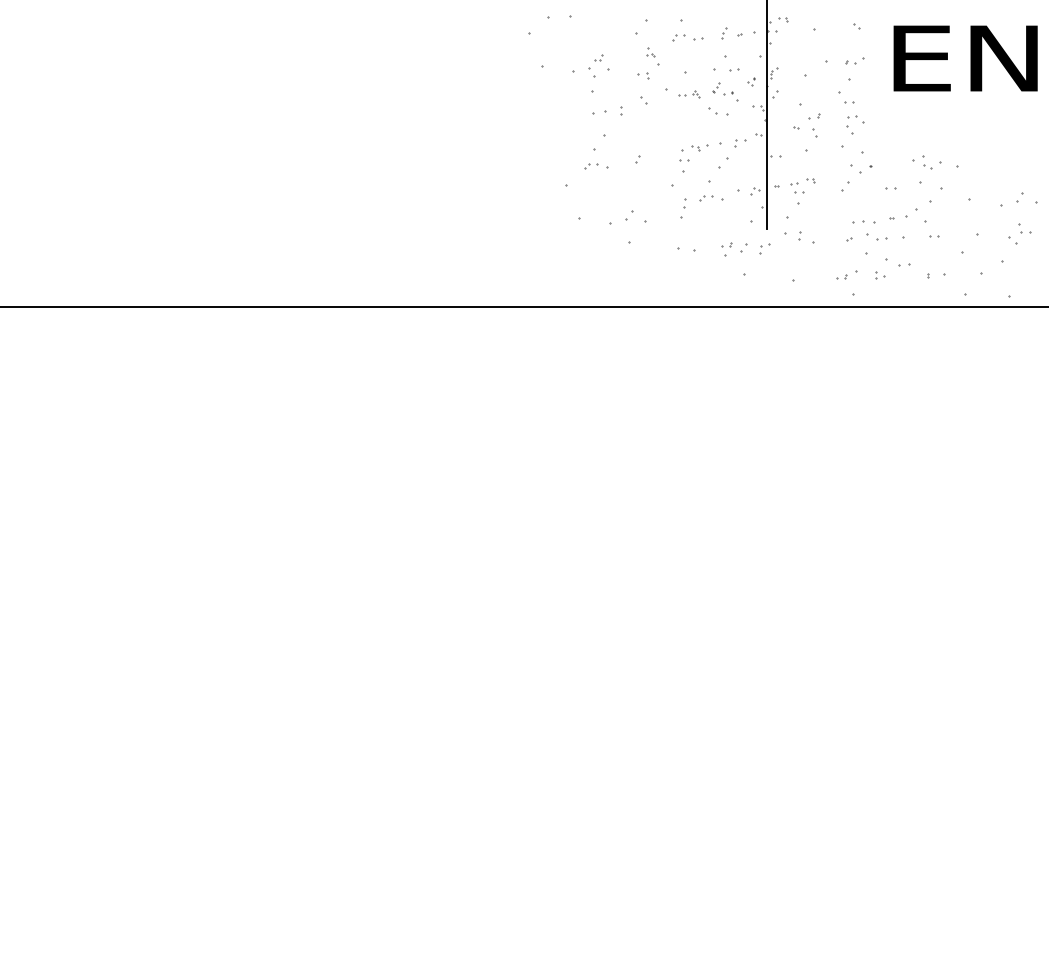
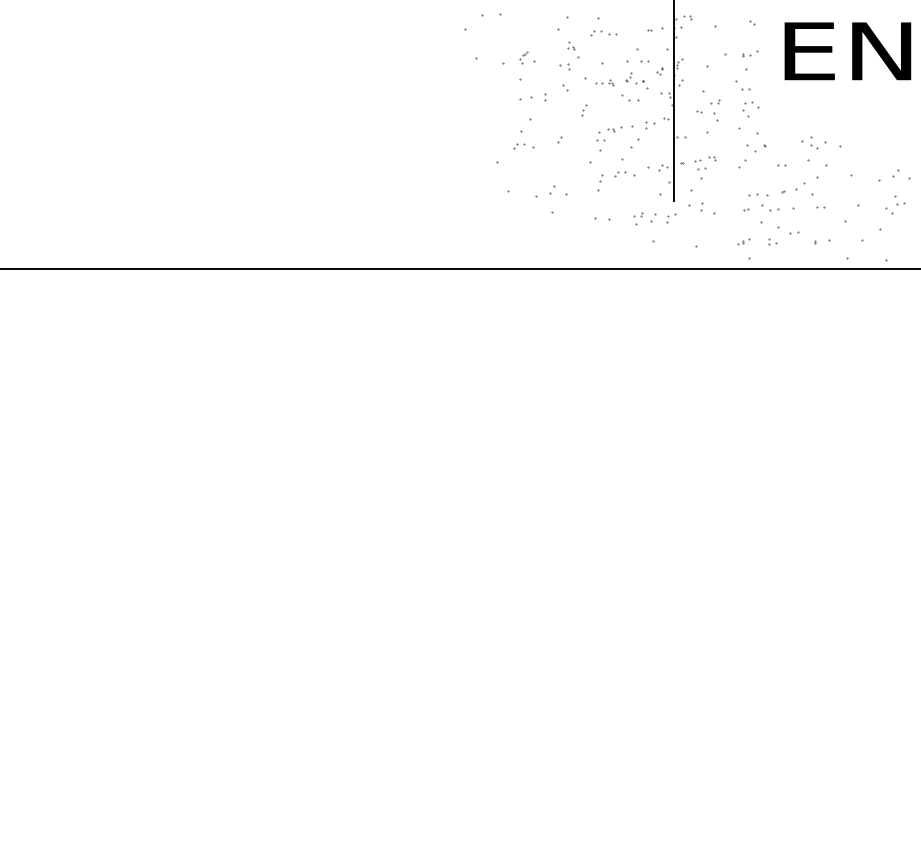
part: (724, 33) -> (584, 110), moved
part: (596, 65) -> (523, 57), size x0.6
part: (846, 275) -> (743, 241), size x0.7

